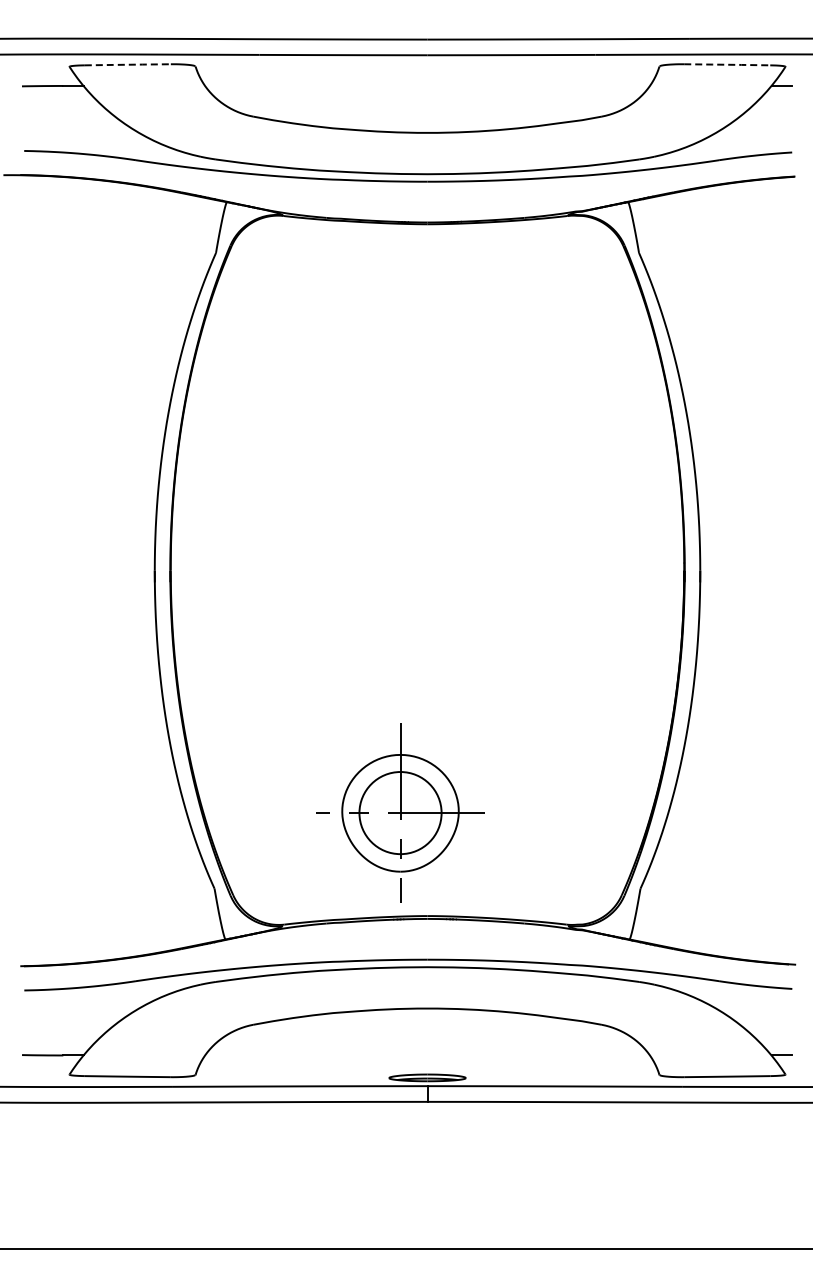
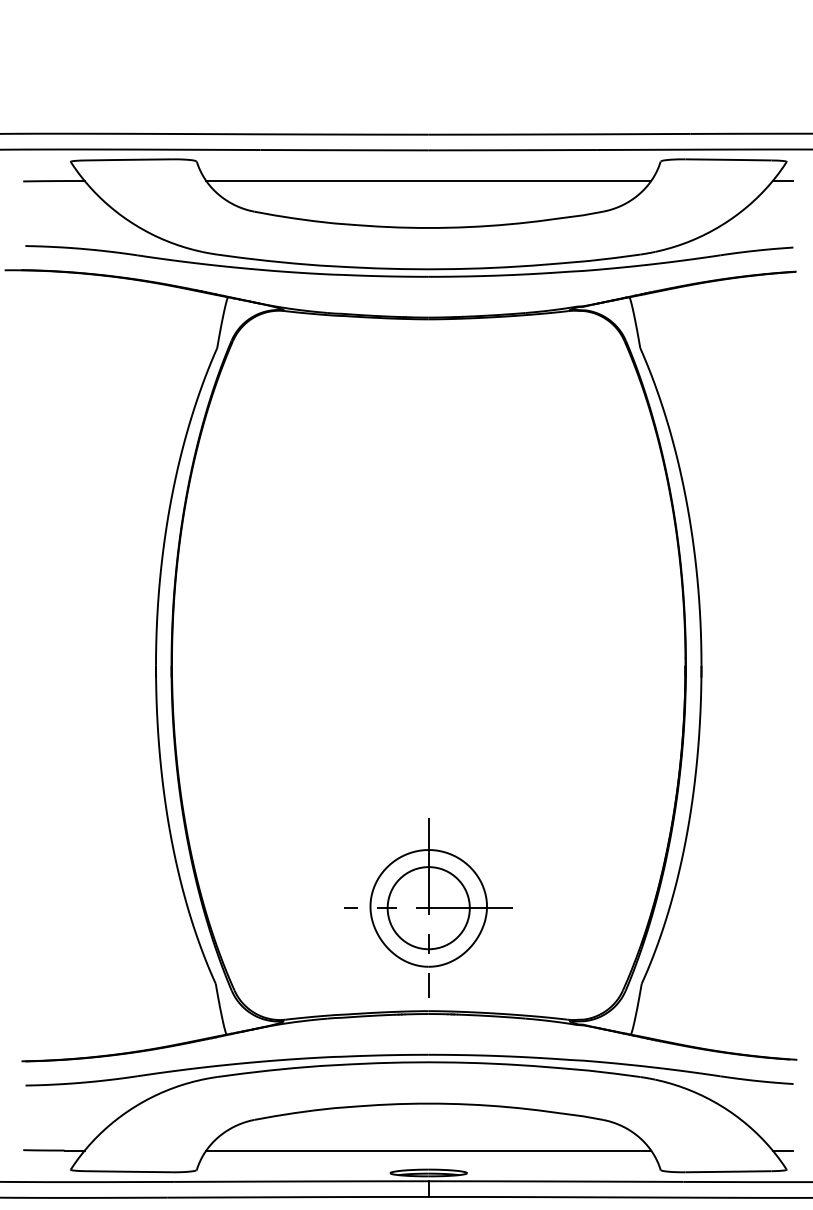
line: (128, 64) -> (129, 159), dashed -> solid
line: (727, 64) -> (728, 159), dashed -> solid
line: (427, 85) -> (428, 180), added
part: (400, 812) -> (428, 907), moved
line: (427, 1055) -> (428, 1150), added

